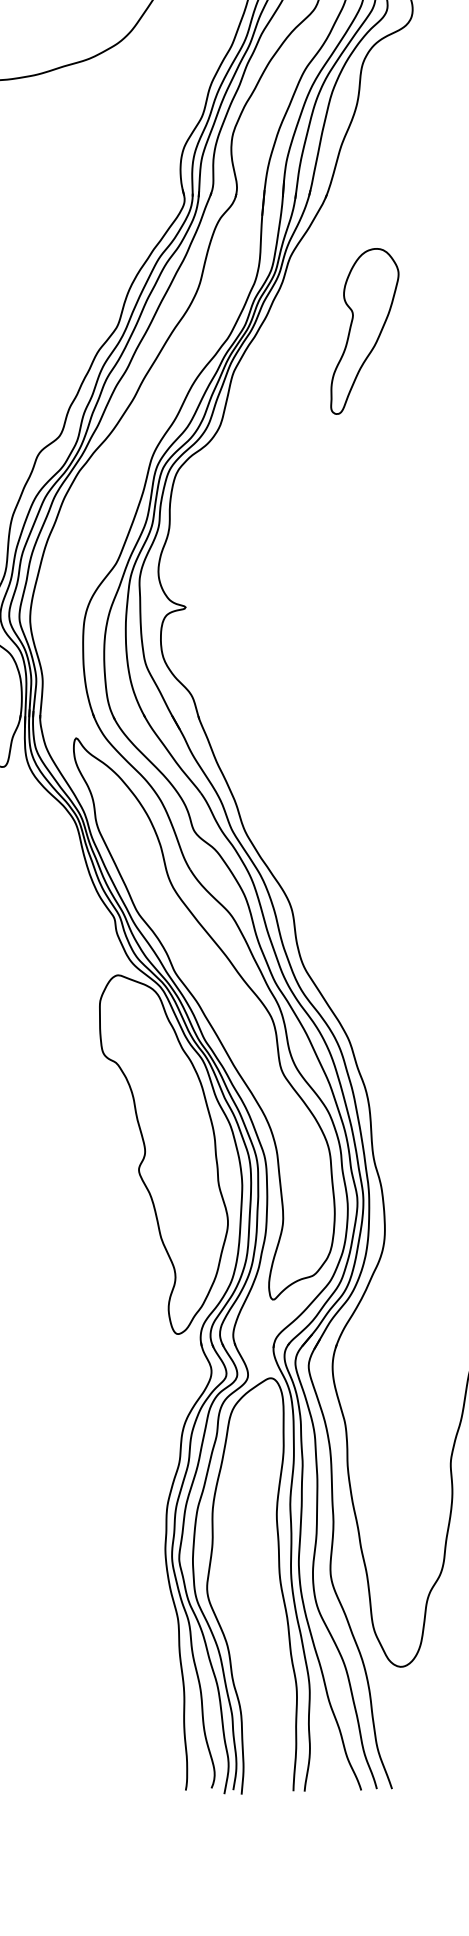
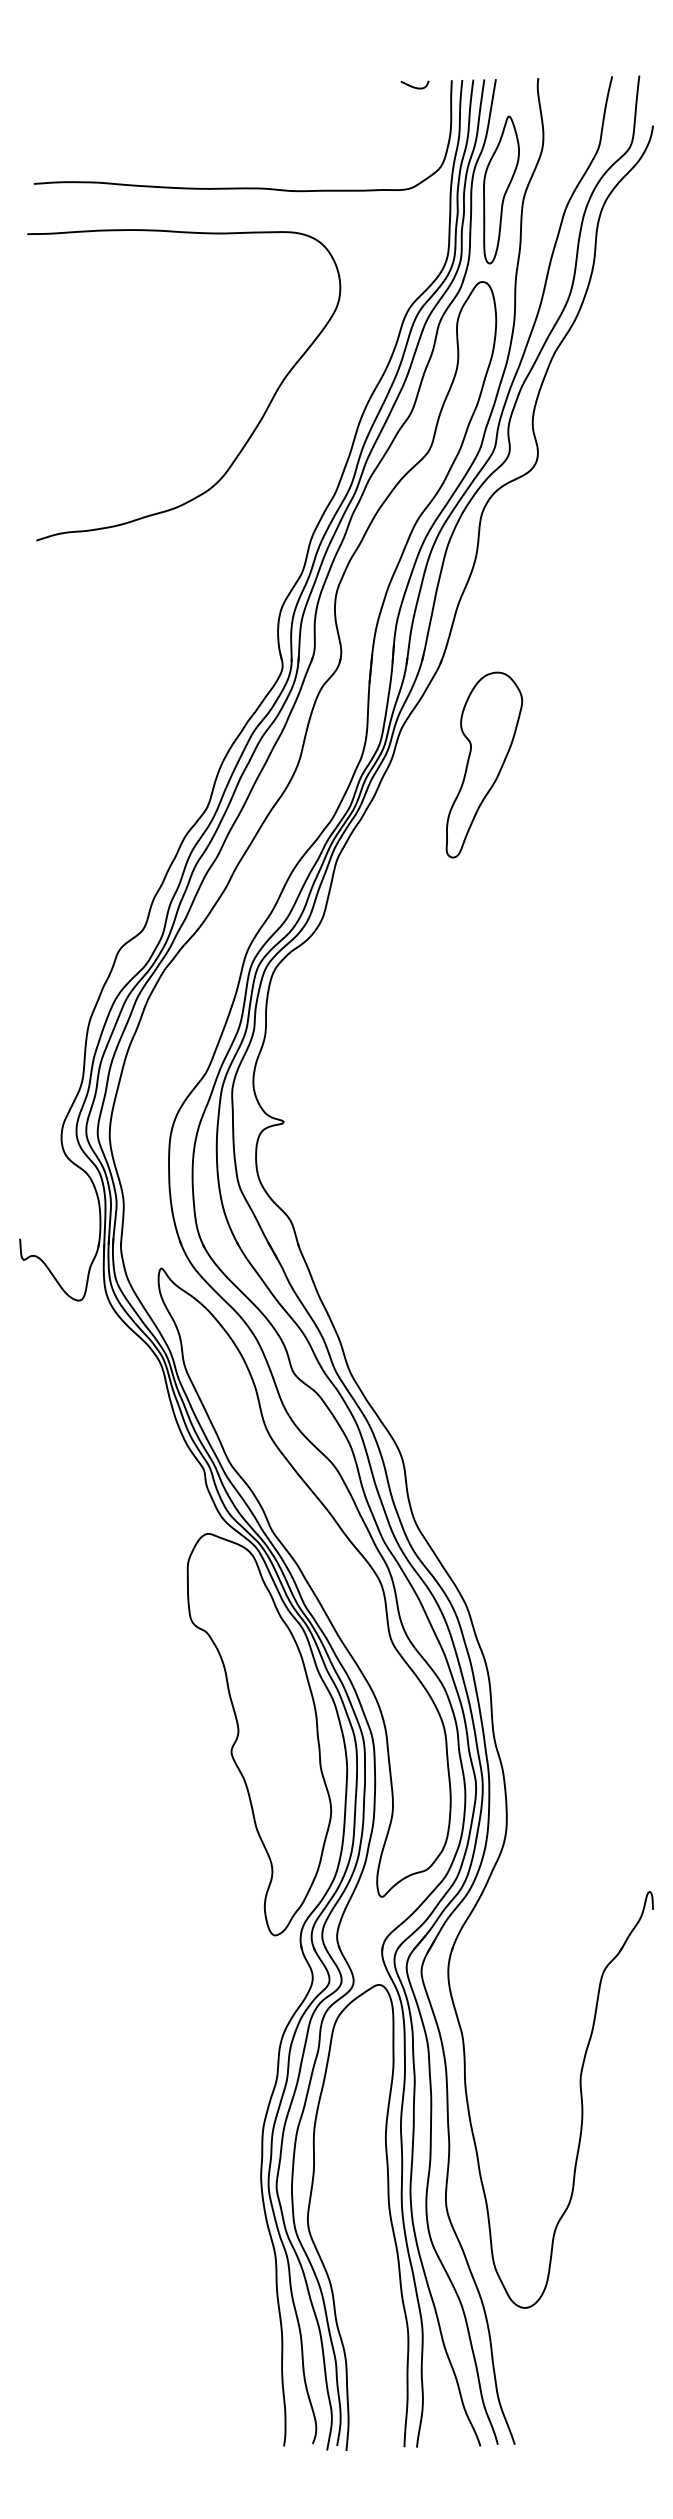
part: (364, 330) -> (484, 764), moved

